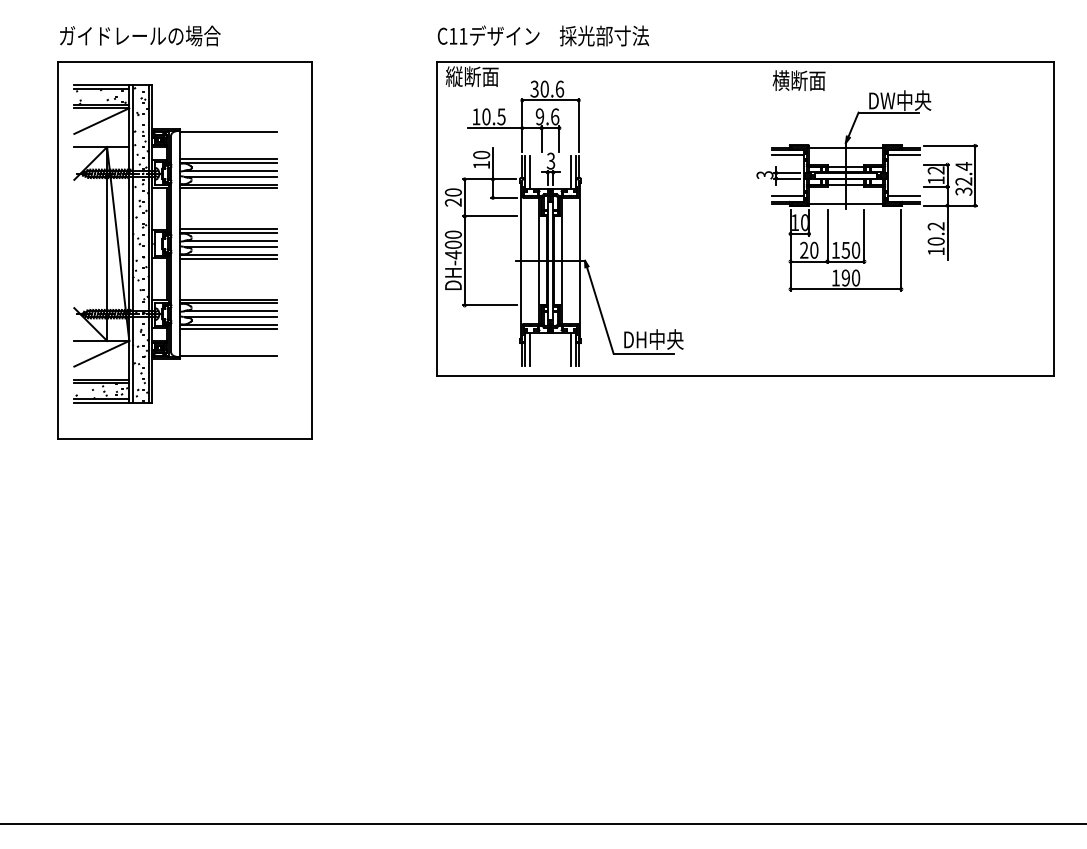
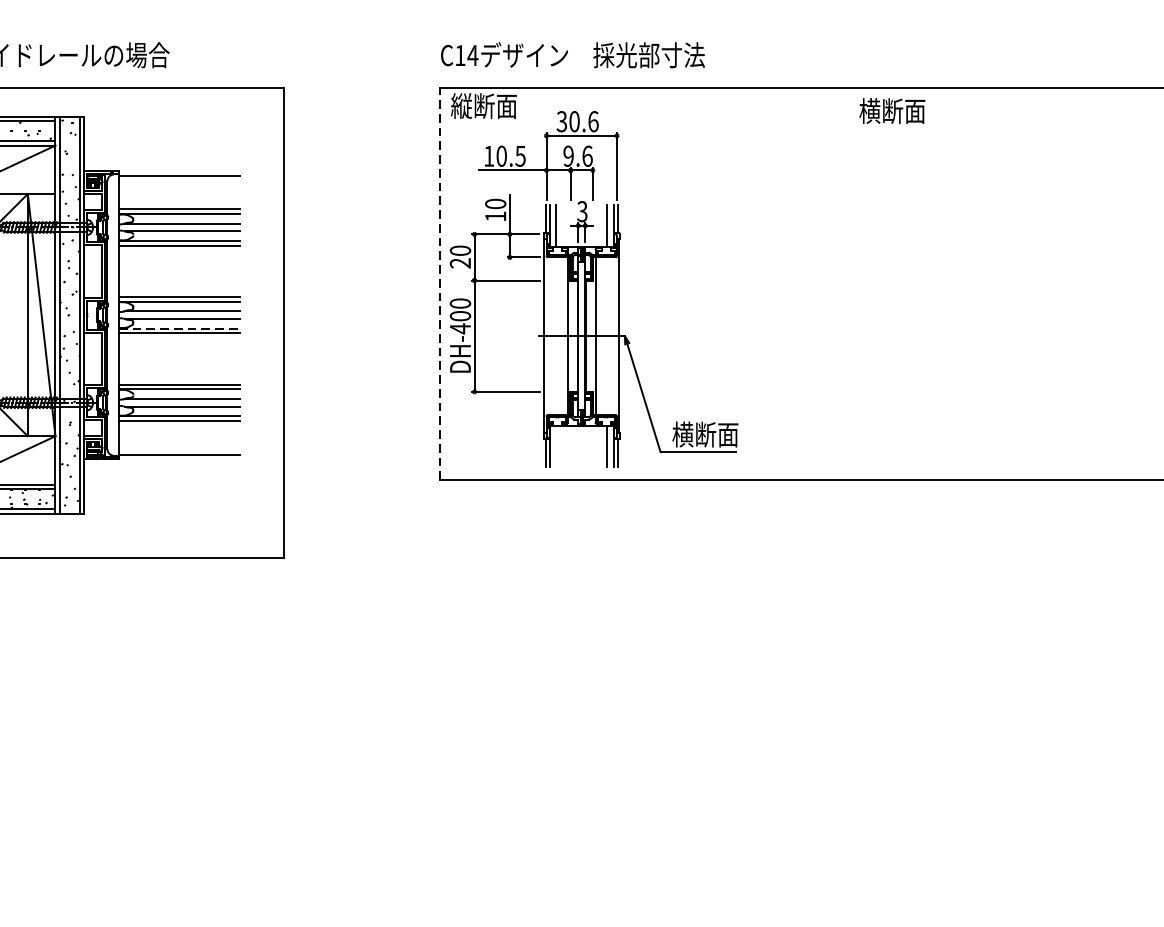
text: (462, 36) -> (471, 55), C11 -> C14
part: (866, 190) -> (976, 248), removed
line: (436, 219) -> (439, 284), solid -> dashed
line: (229, 254) -> (180, 328), solid -> dashed
text: (653, 339) -> (710, 434), DH中央 -> 横断面
line: (530, 348) -> (556, 445), removed

